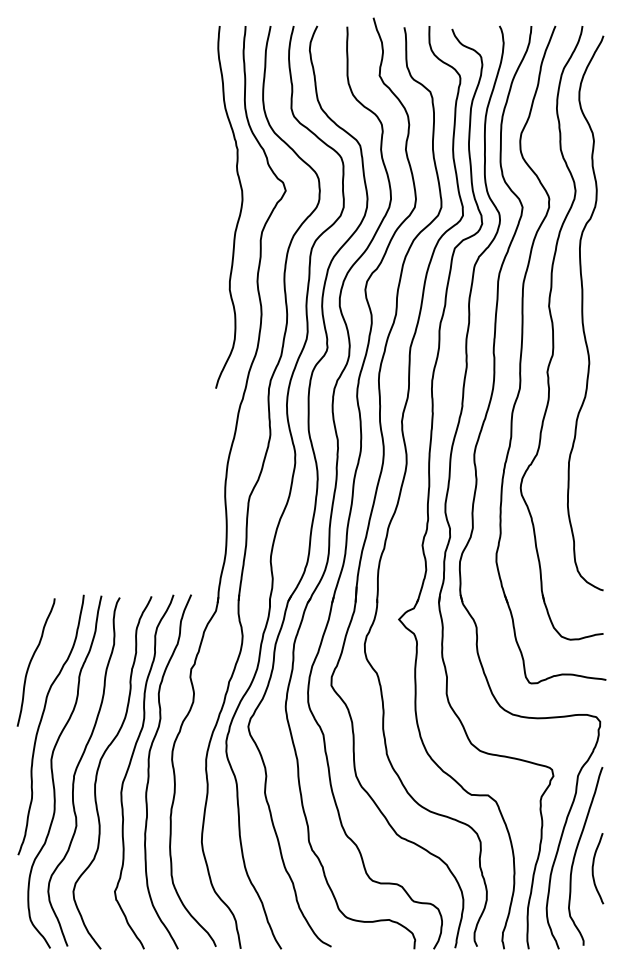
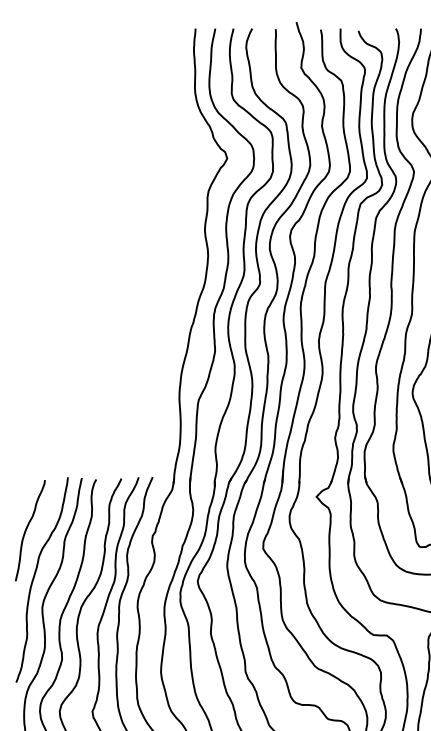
curve: (240, 207) -> (191, 171), removed

